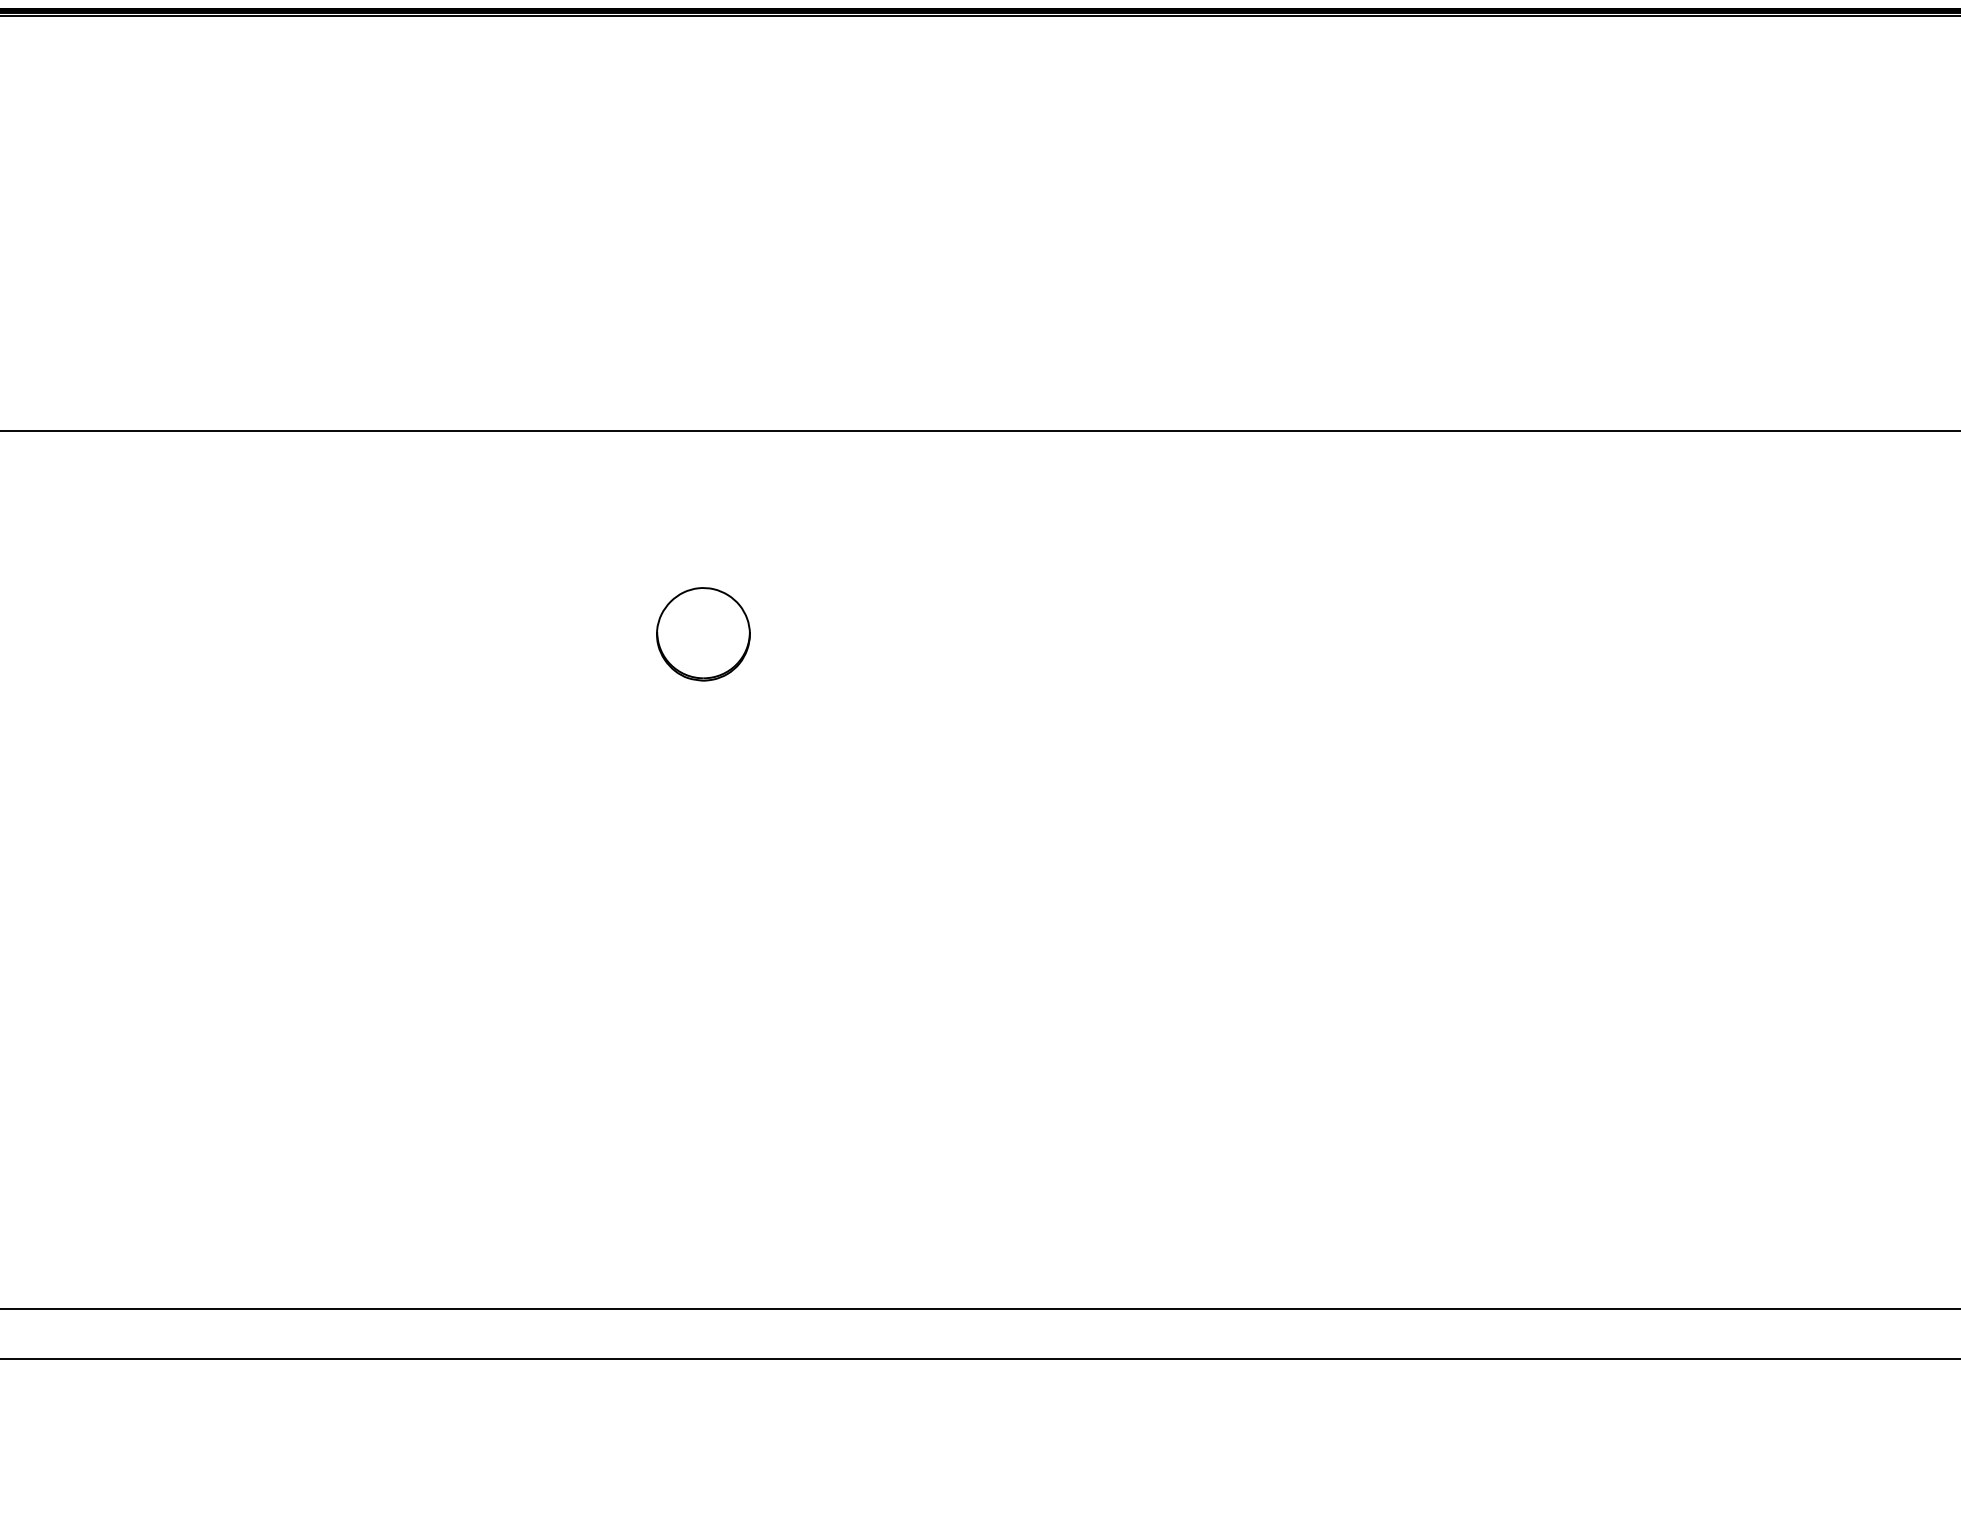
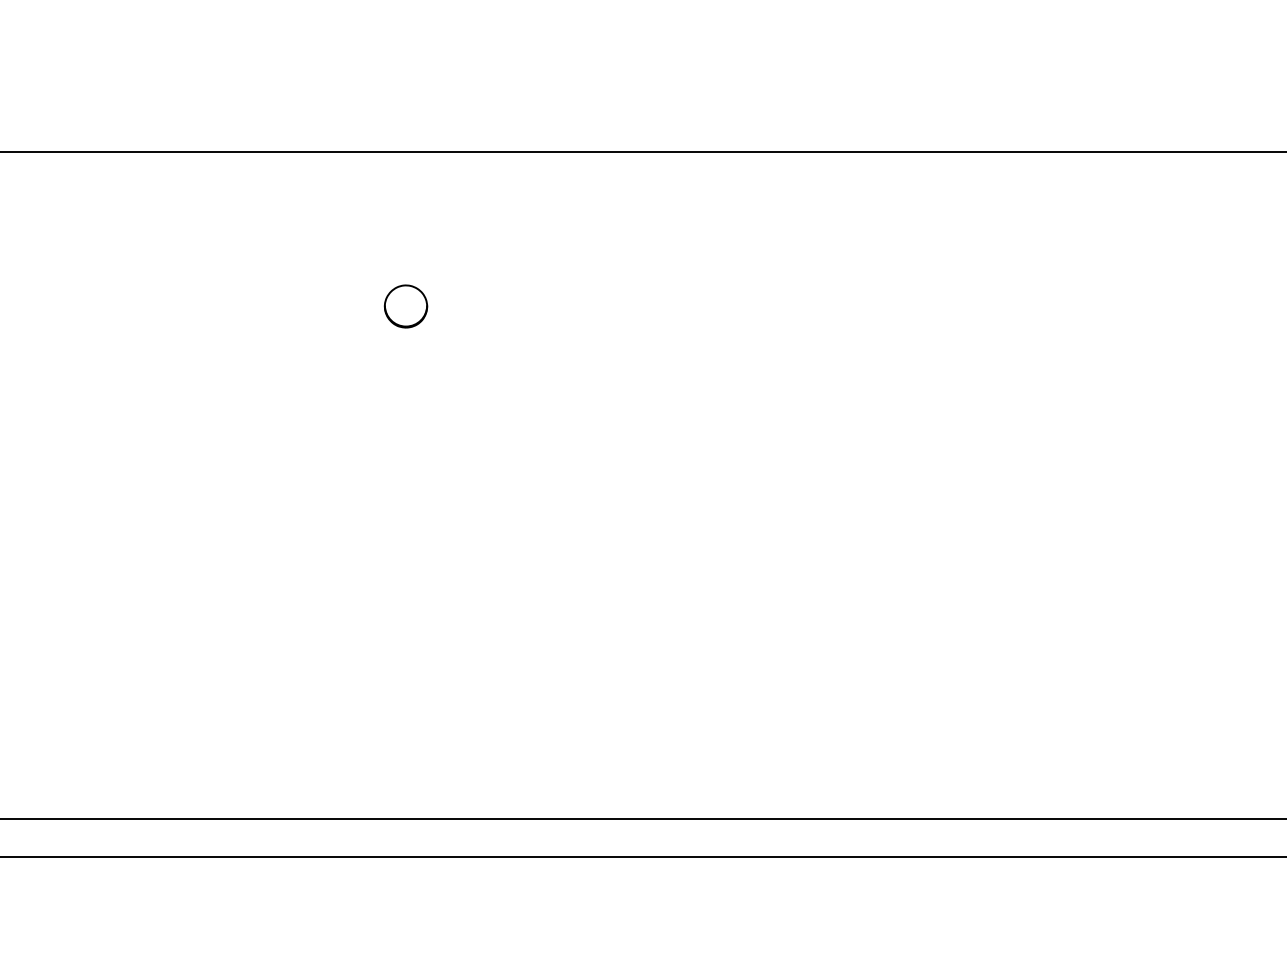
part: (703, 634) -> (406, 306), size x0.6

